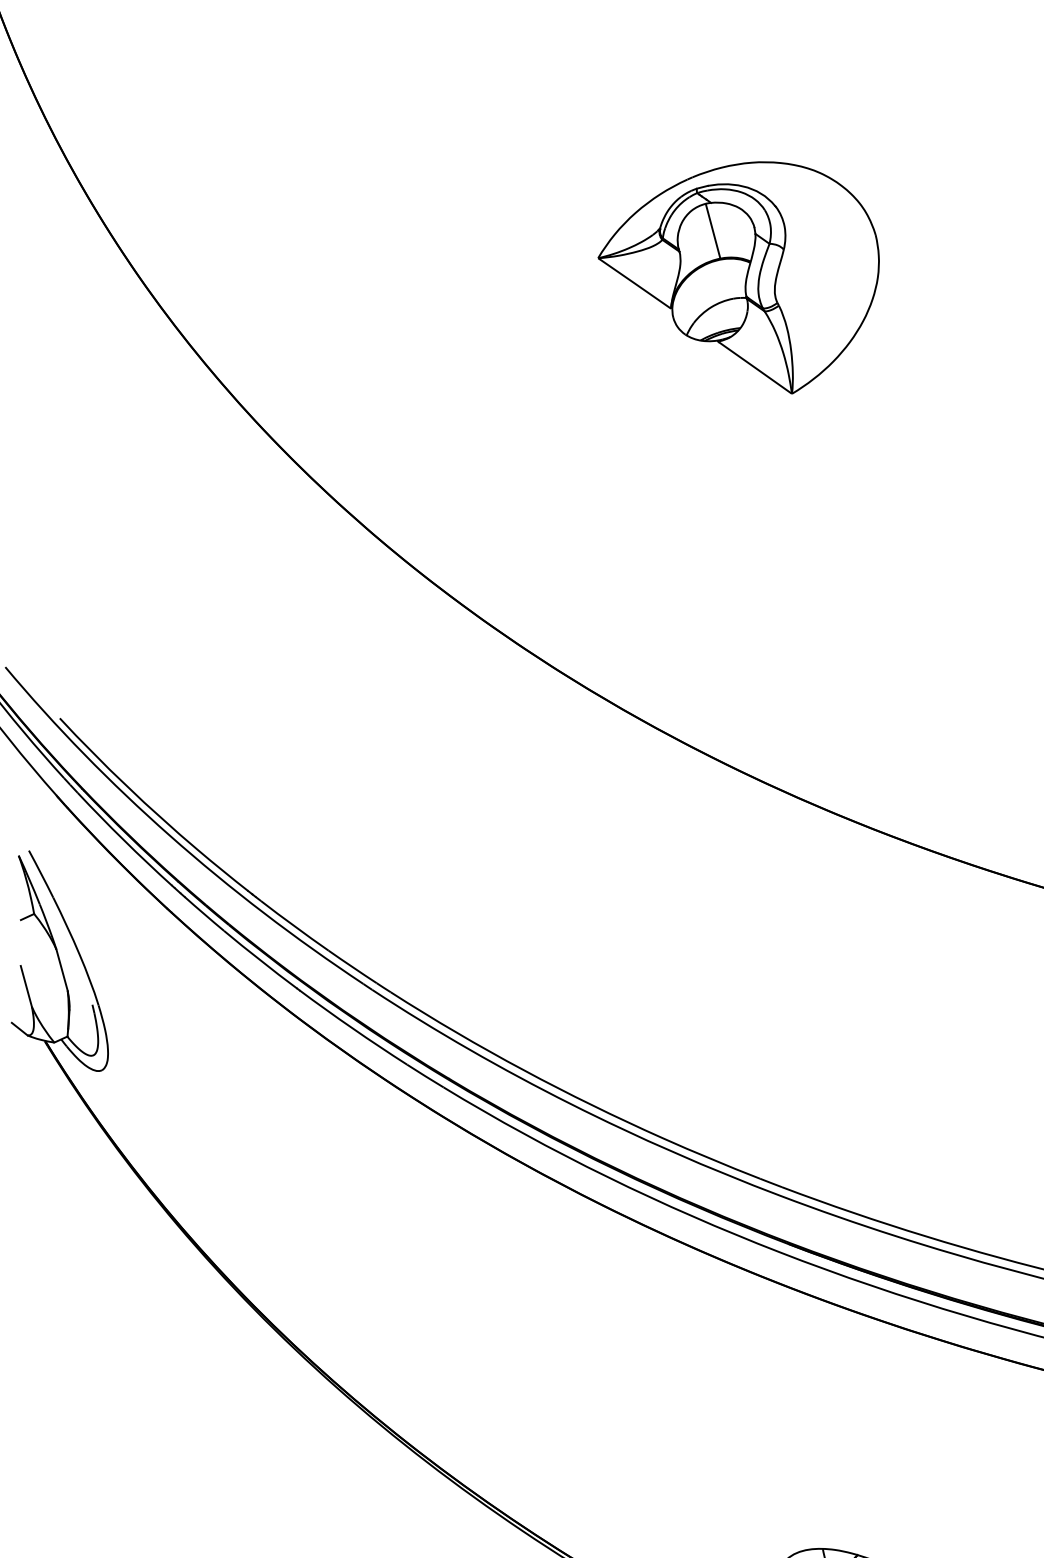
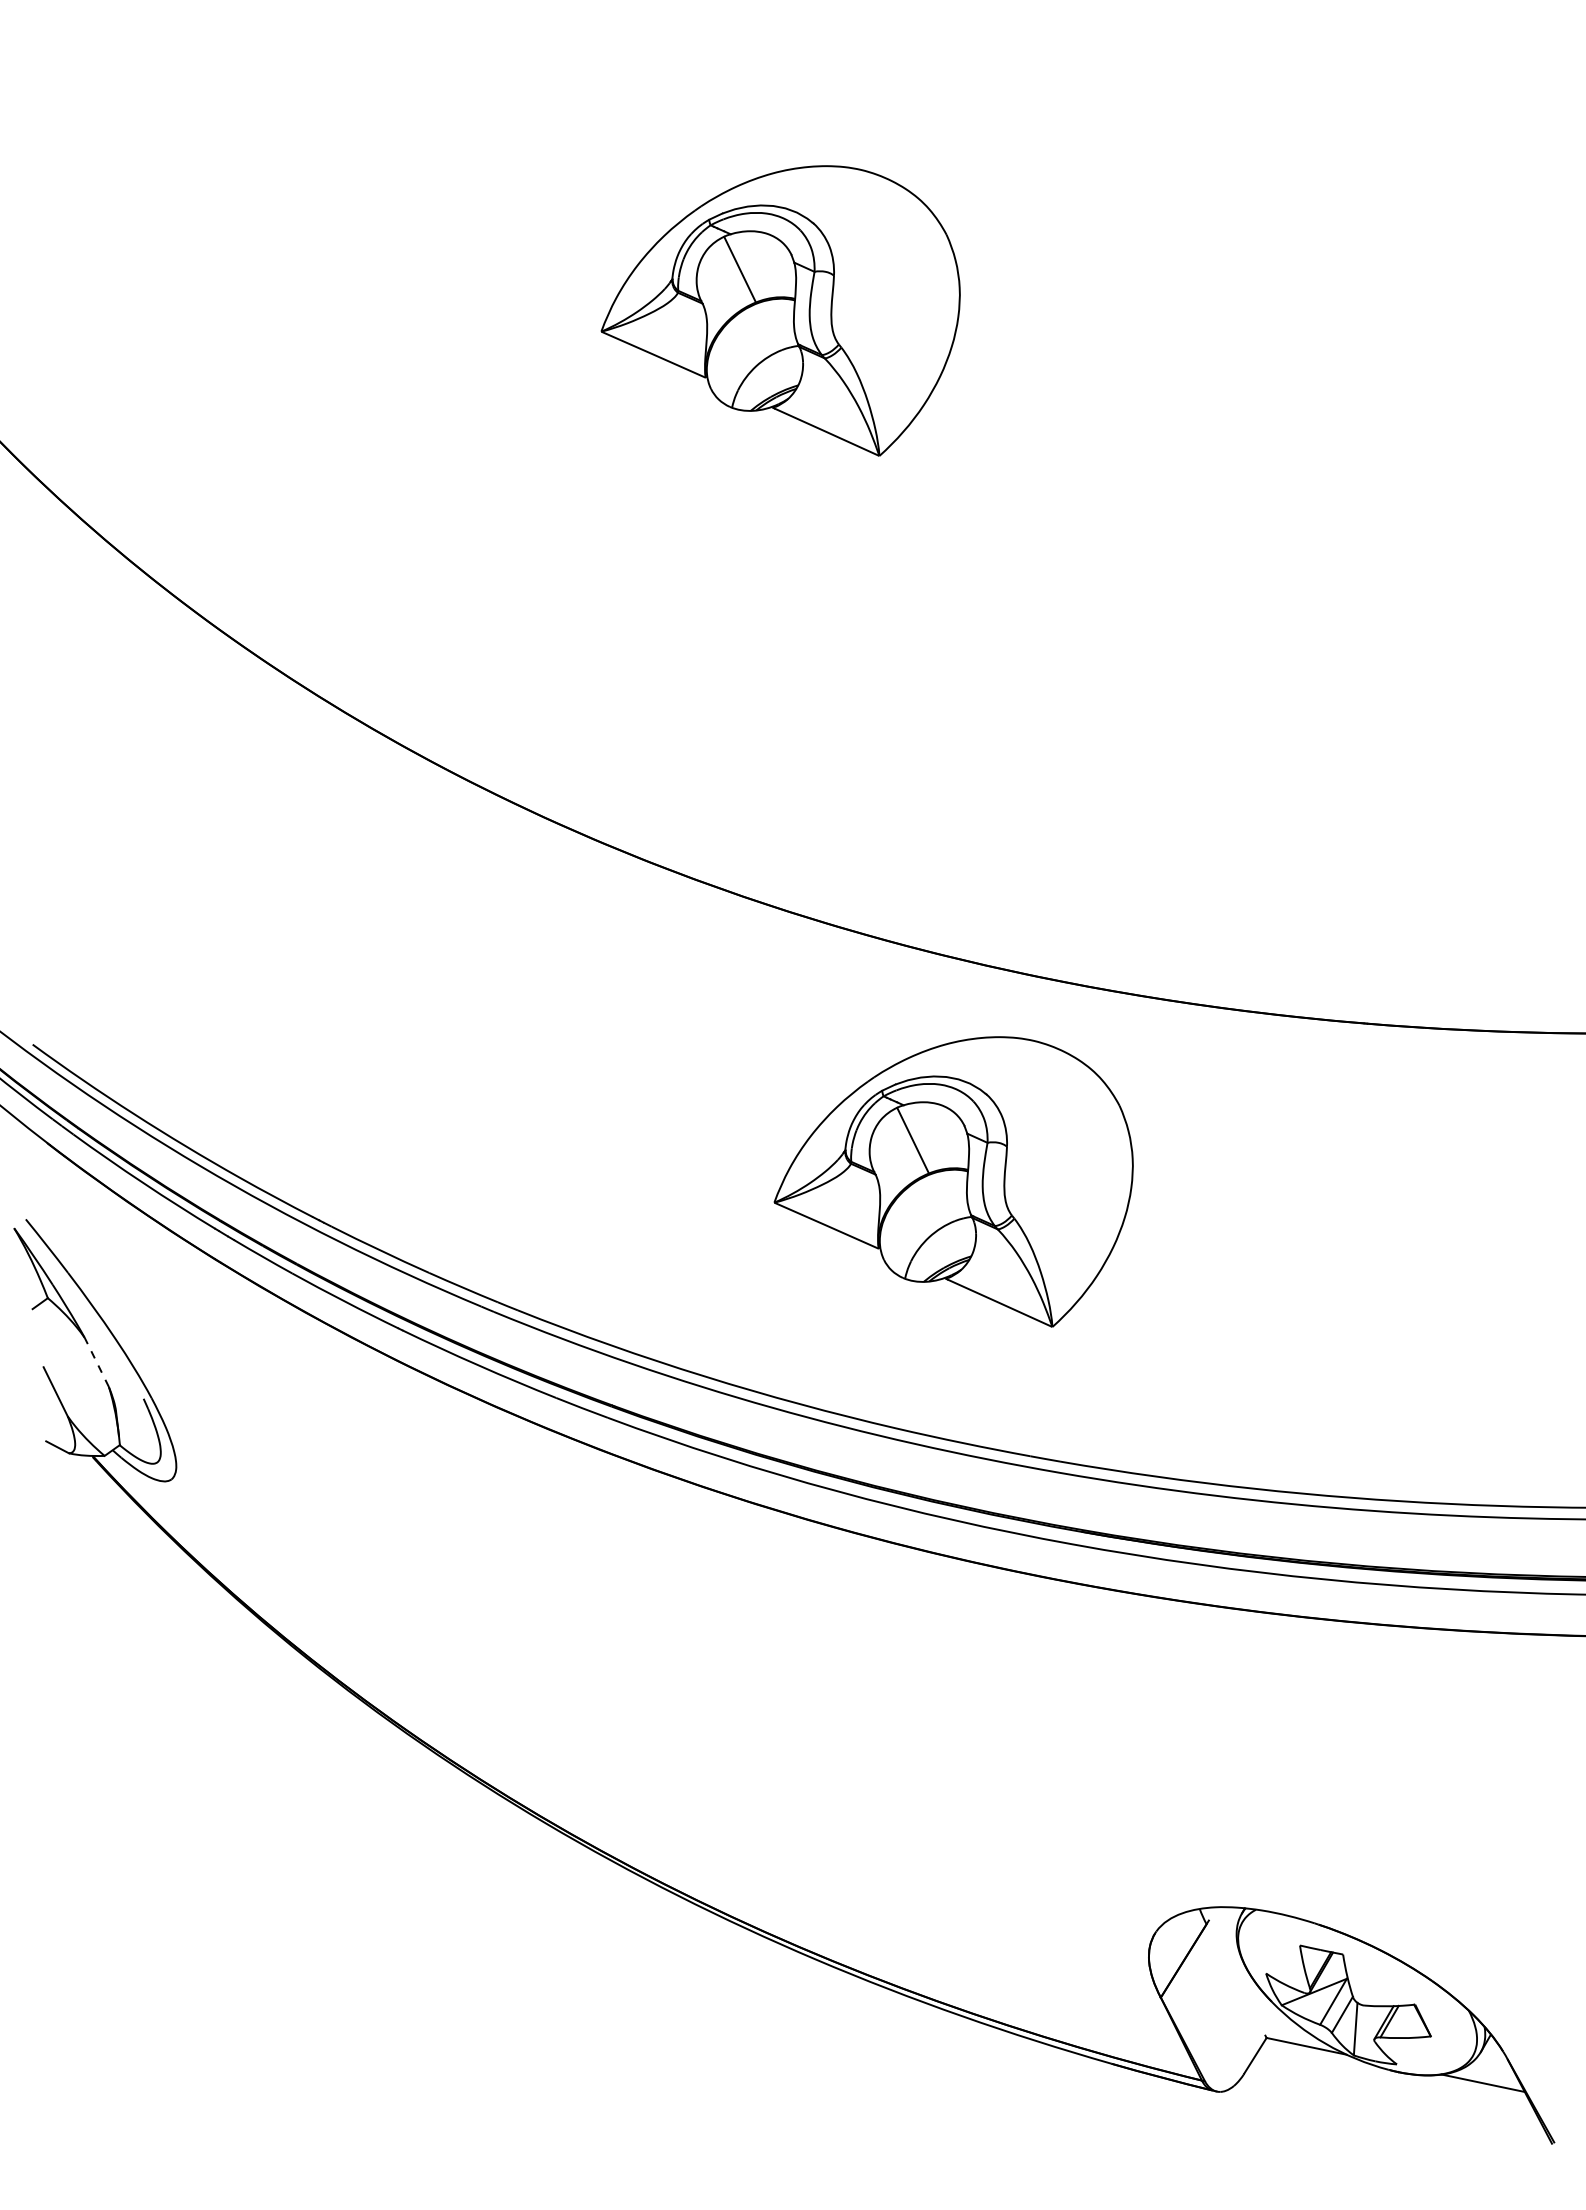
part: (741, 957) -> (953, 1181), added
line: (61, 969) -> (96, 1361), solid -> dashed

